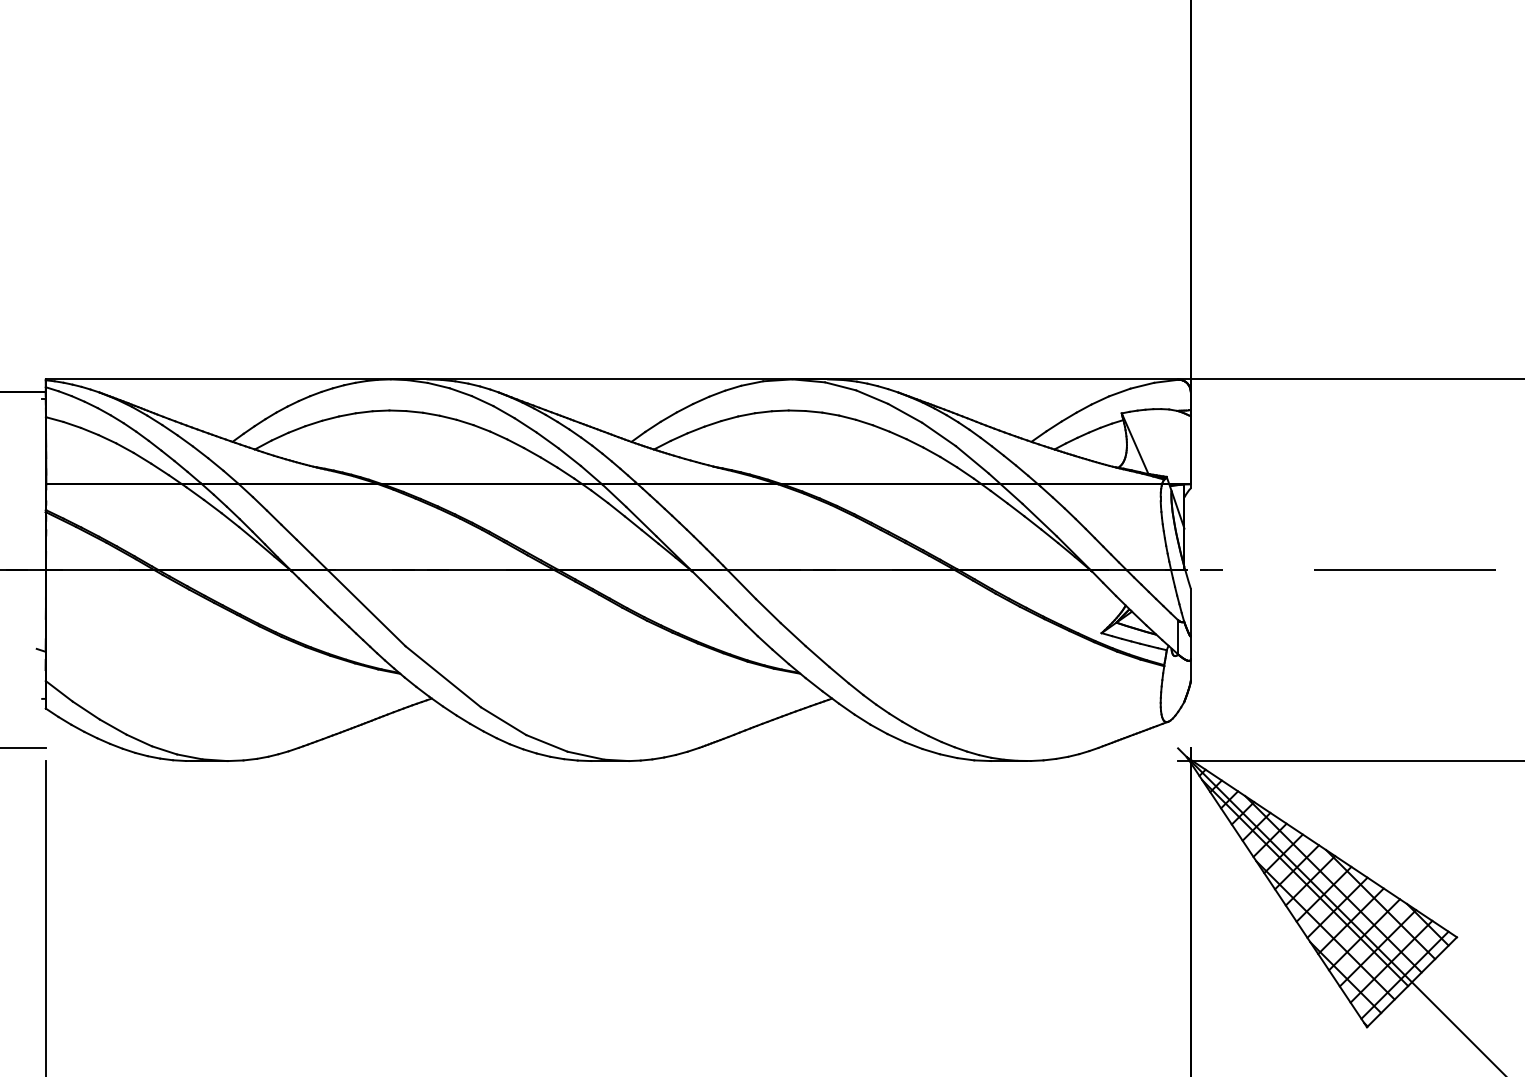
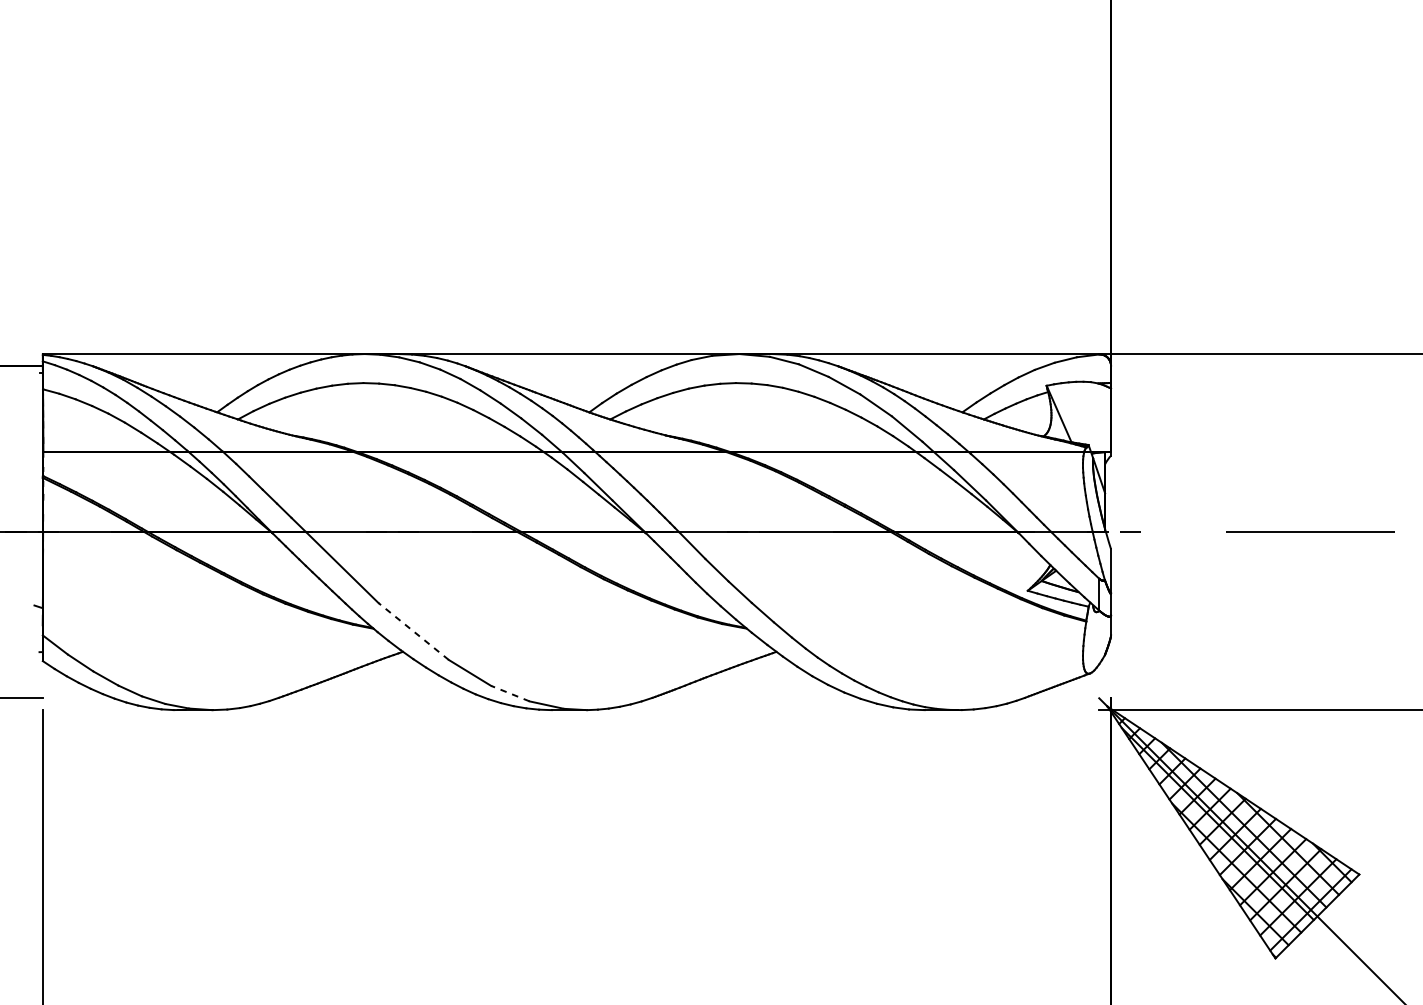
line: (443, 676) -> (413, 631), solid -> dashed
line: (546, 743) -> (509, 693), solid -> dashed

